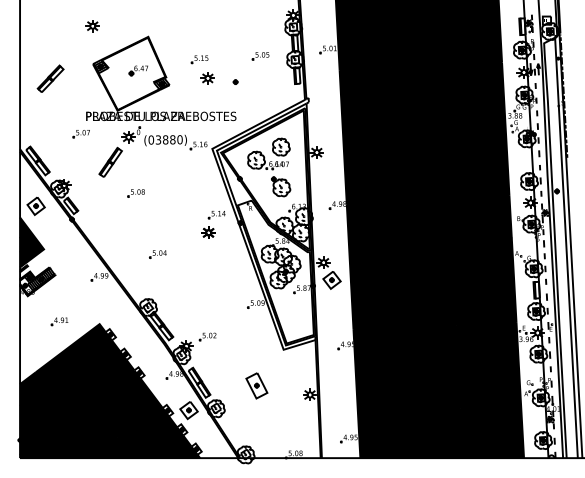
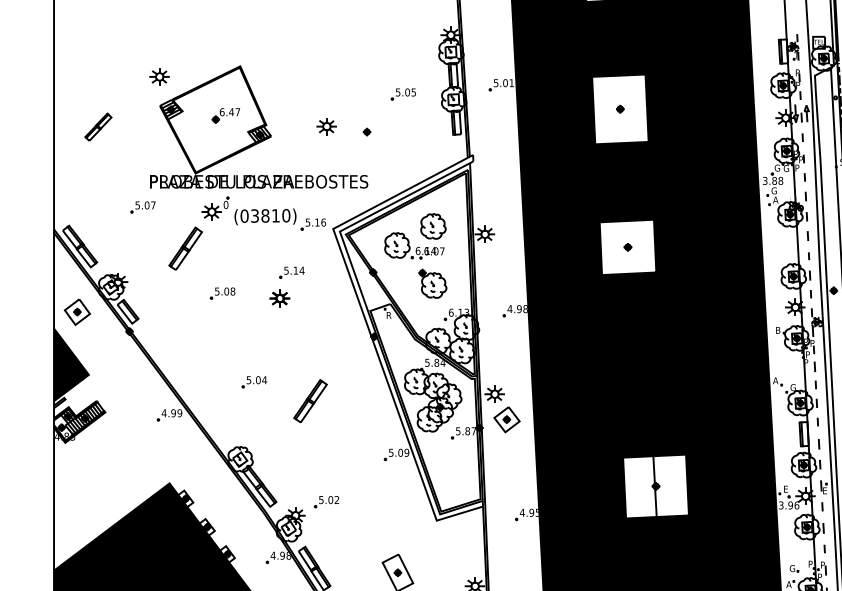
part: (92, 26) -> (159, 77), moved
part: (199, 59) -> (314, 99), removed
fill: (409, 66) -> (619, 109), removed
part: (50, 78) -> (98, 126), size x0.7
text: (172, 139) -> (275, 215), (03880) -> (03810)
fill: (414, 161) -> (626, 247), removed
part: (213, 224) -> (286, 286), moved
part: (196, 266) -> (310, 399), added
part: (59, 321) -> (111, 479), removed
fill: (434, 326) -> (655, 486), removed

